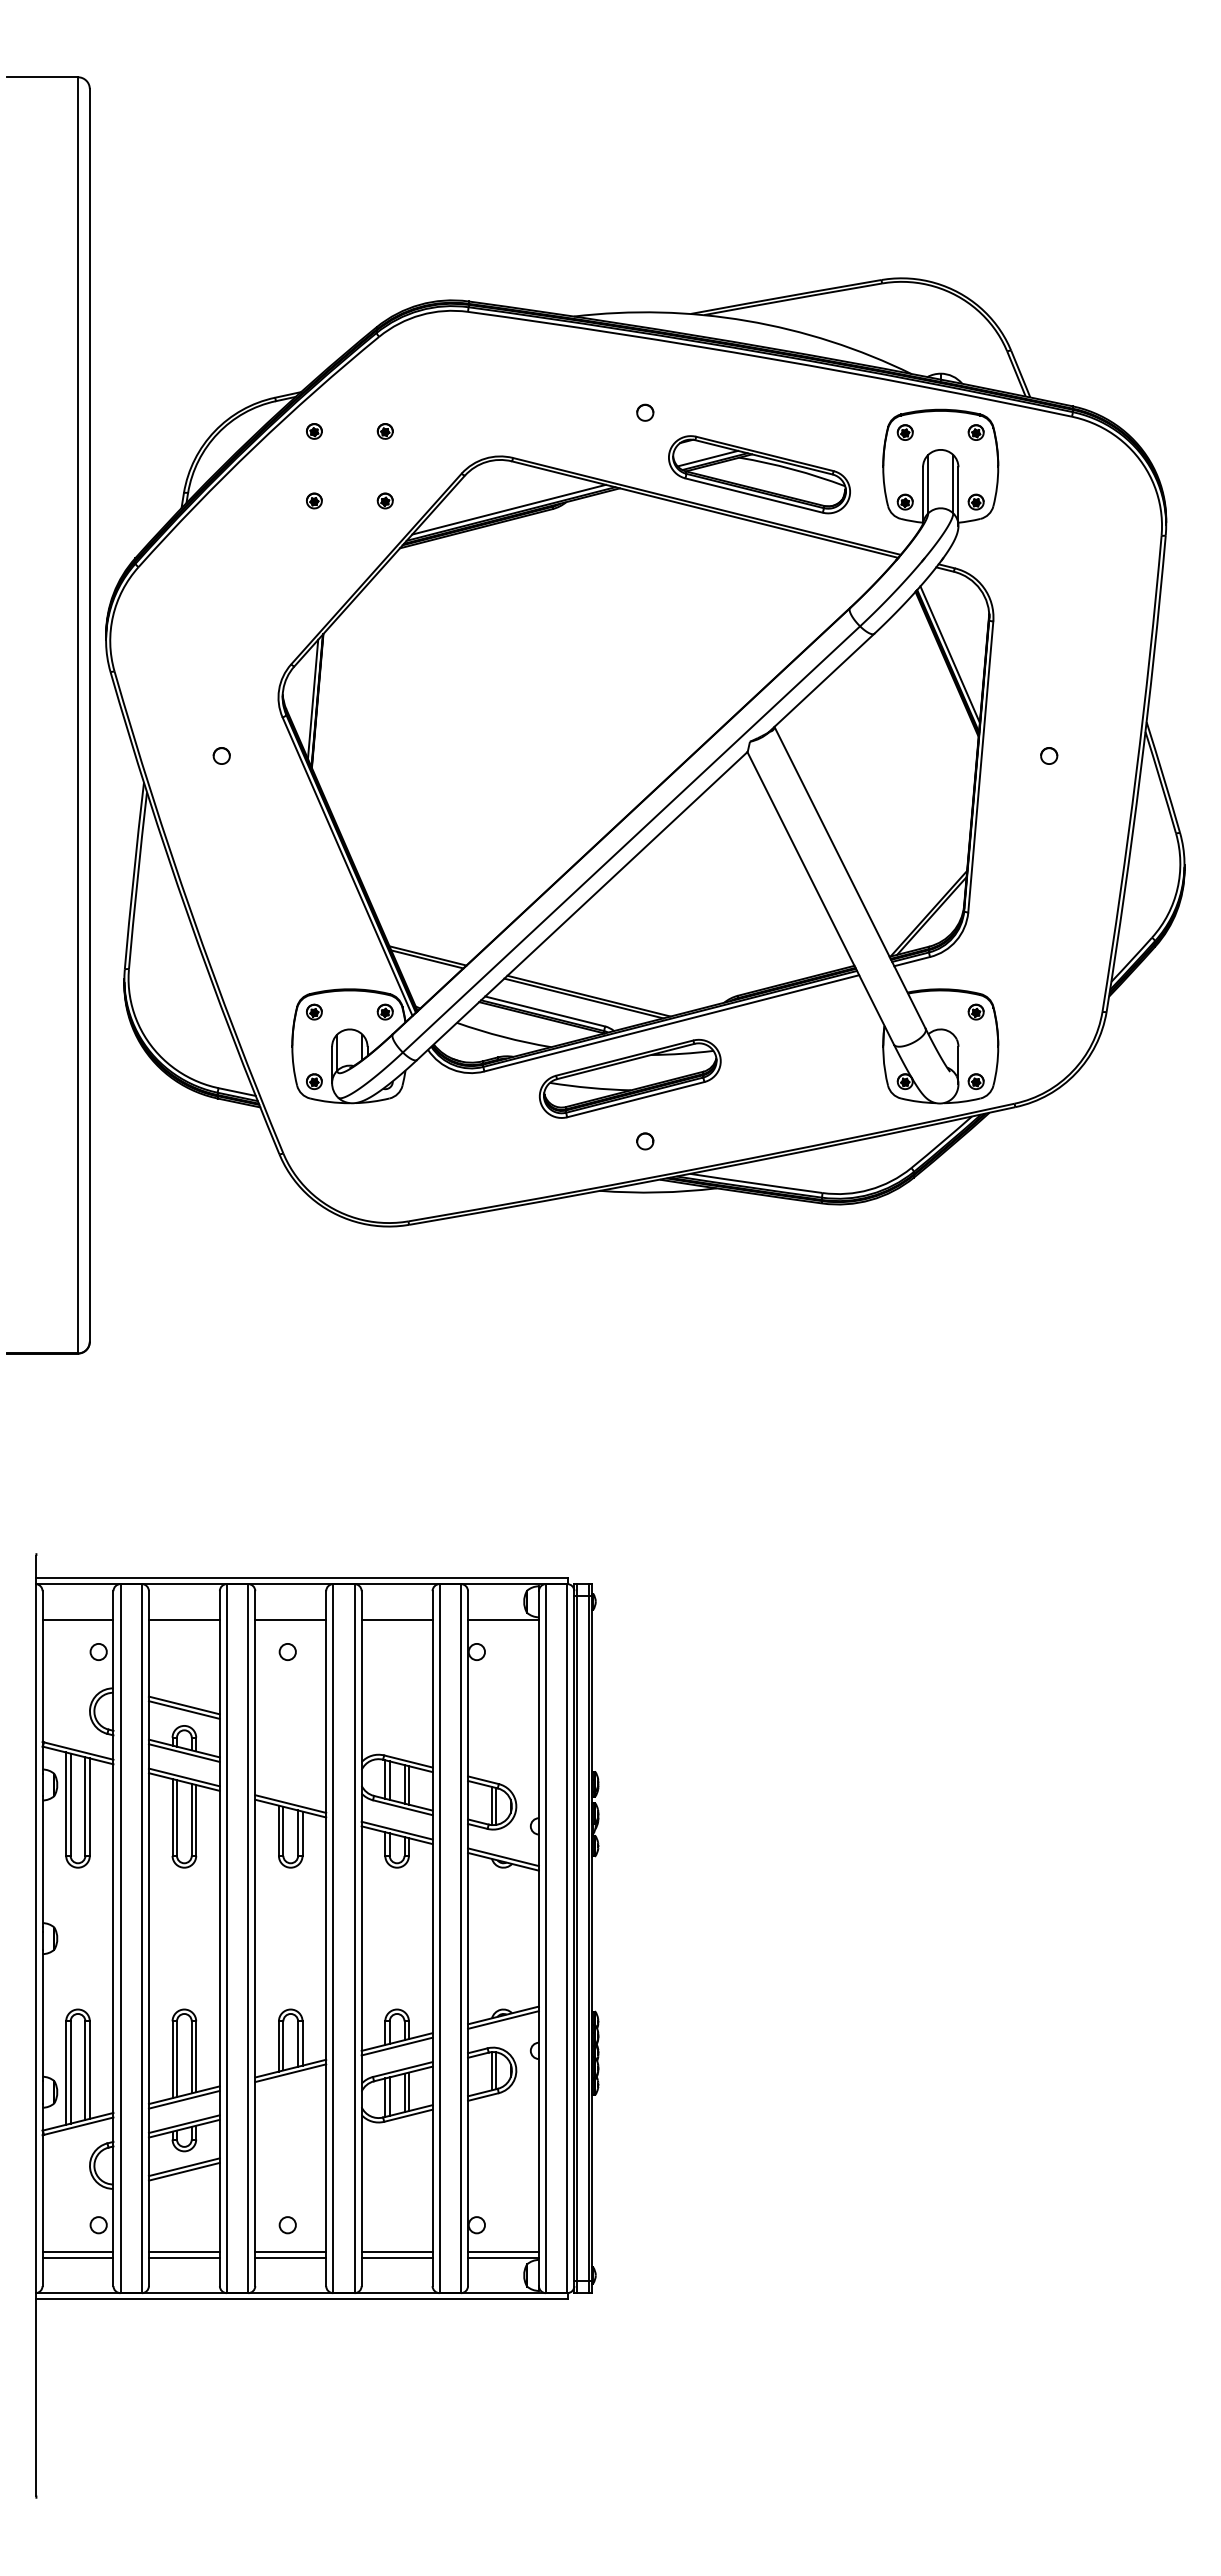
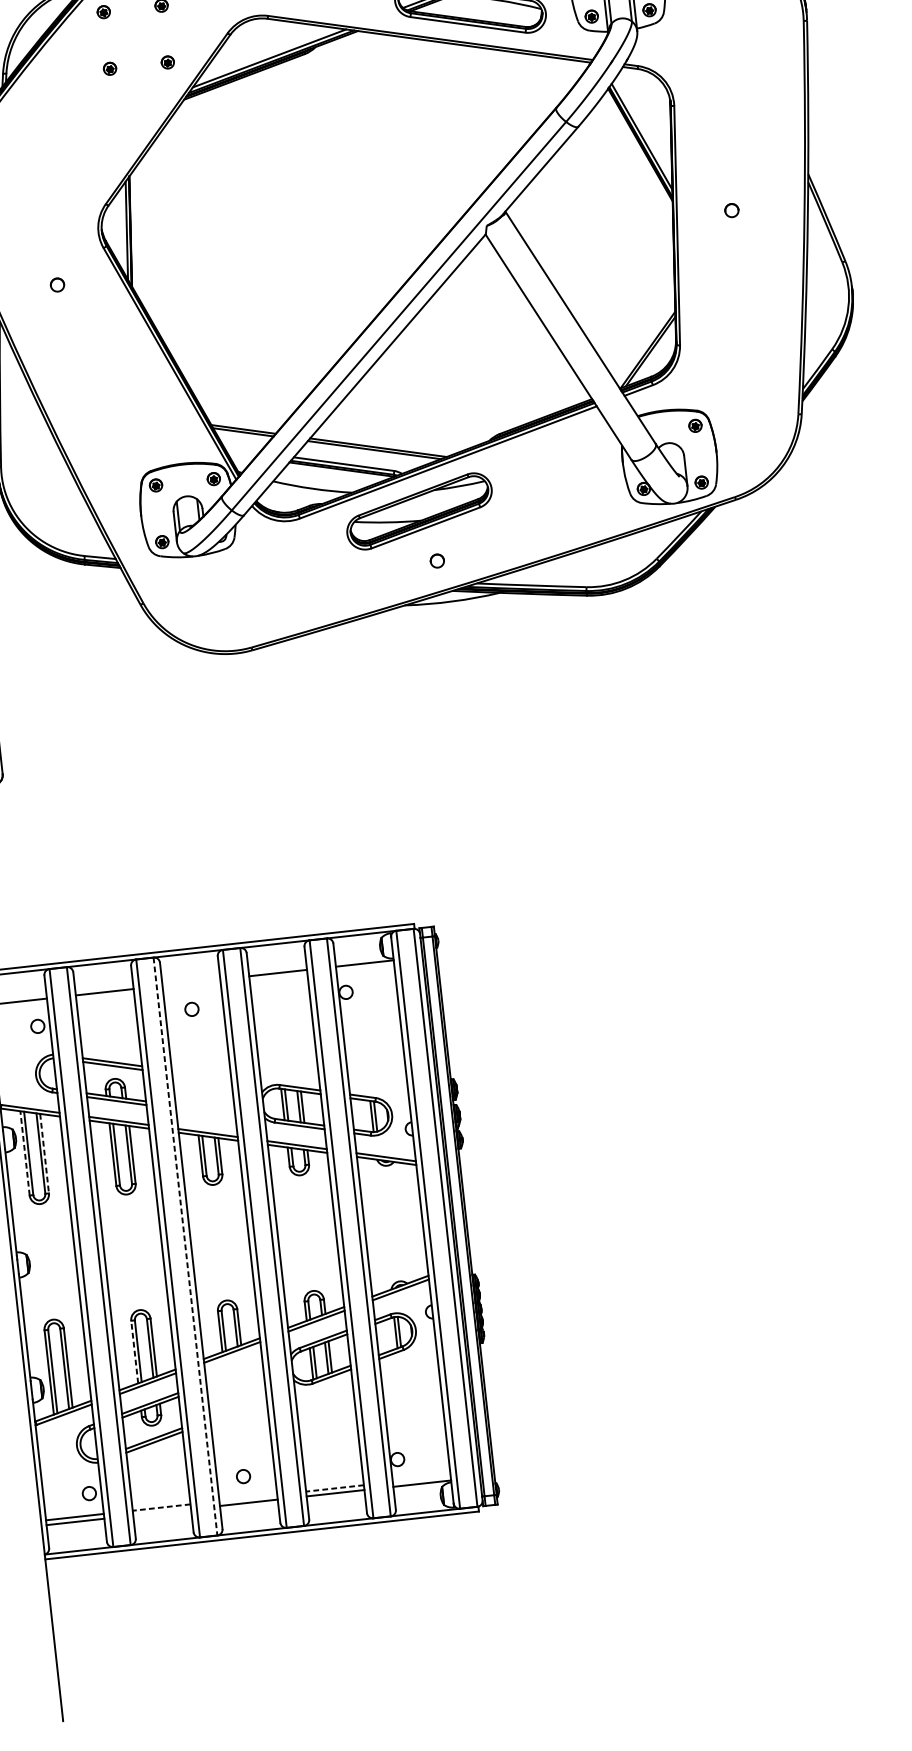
line: (290, 1619) -> (191, 982), removed
line: (66, 1804) -> (25, 1153), solid -> dashed
line: (89, 1807) -> (44, 1153), solid -> dashed
line: (248, 1938) -> (185, 1246), solid -> dashed
line: (172, 2059) -> (134, 1351), solid -> dashed
line: (183, 2251) -> (160, 1507), solid -> dashed
line: (290, 2251) -> (248, 1497), removed
line: (396, 2251) -> (334, 1488), solid -> dashed
line: (503, 2251) -> (421, 1478), removed
line: (183, 2257) -> (161, 1512), removed

